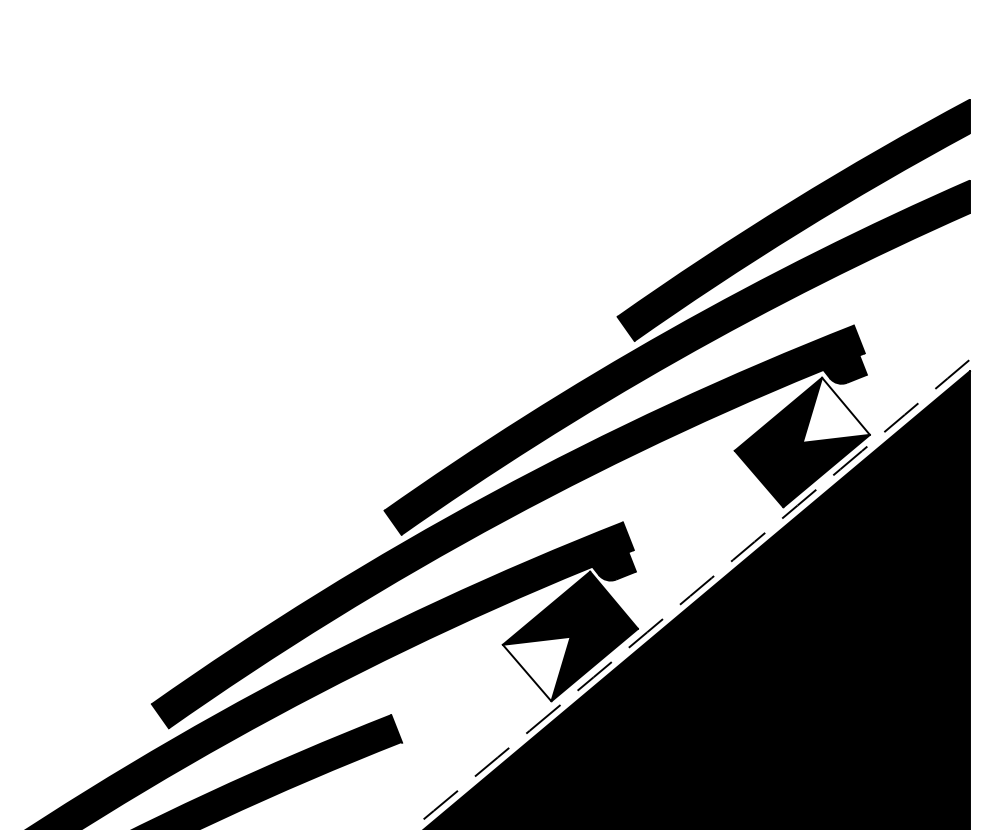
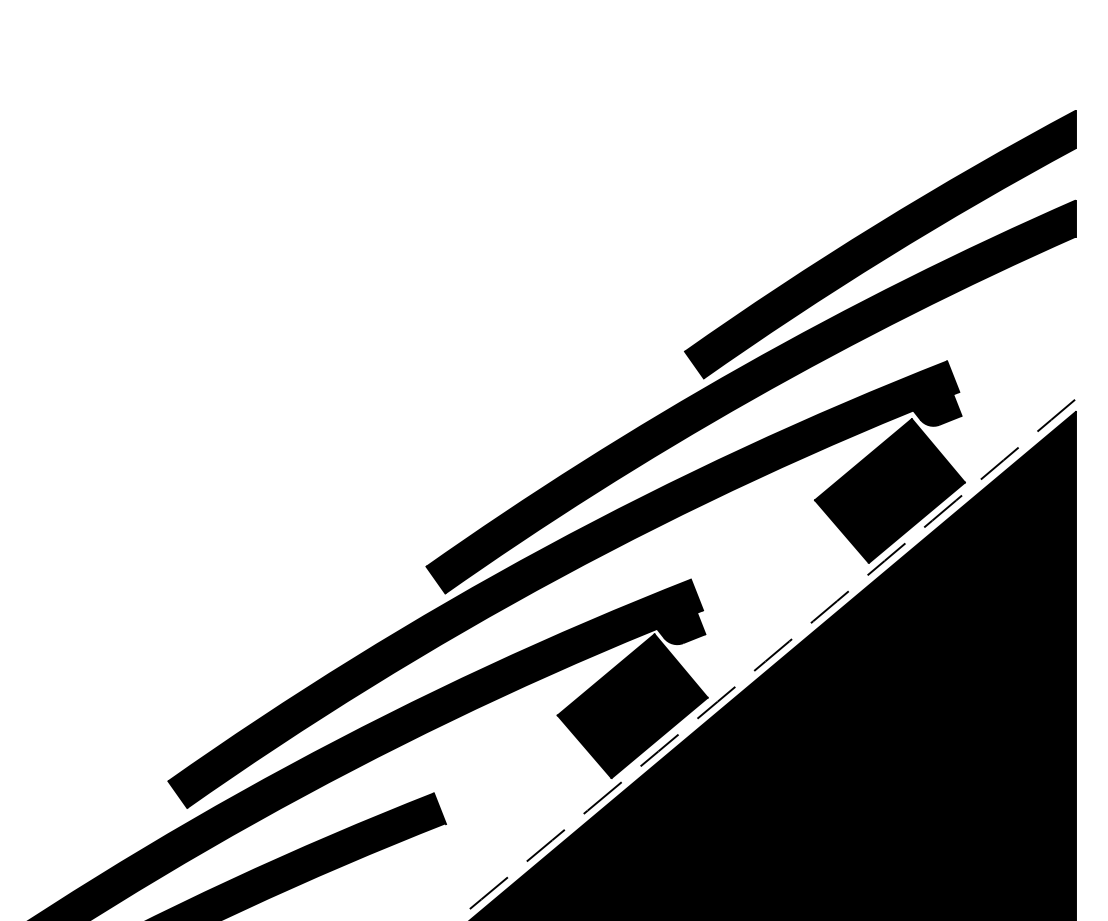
fill: (836, 410) -> (927, 455), added
fill: (536, 669) -> (594, 742), added

